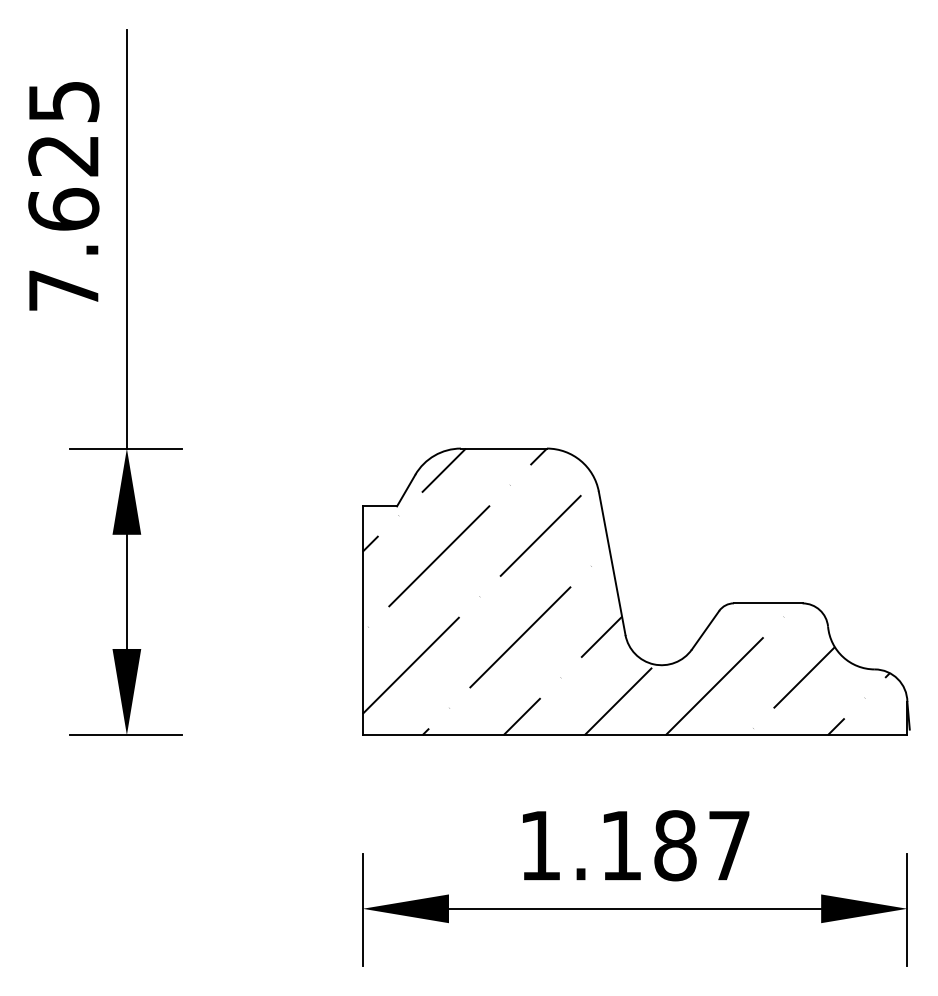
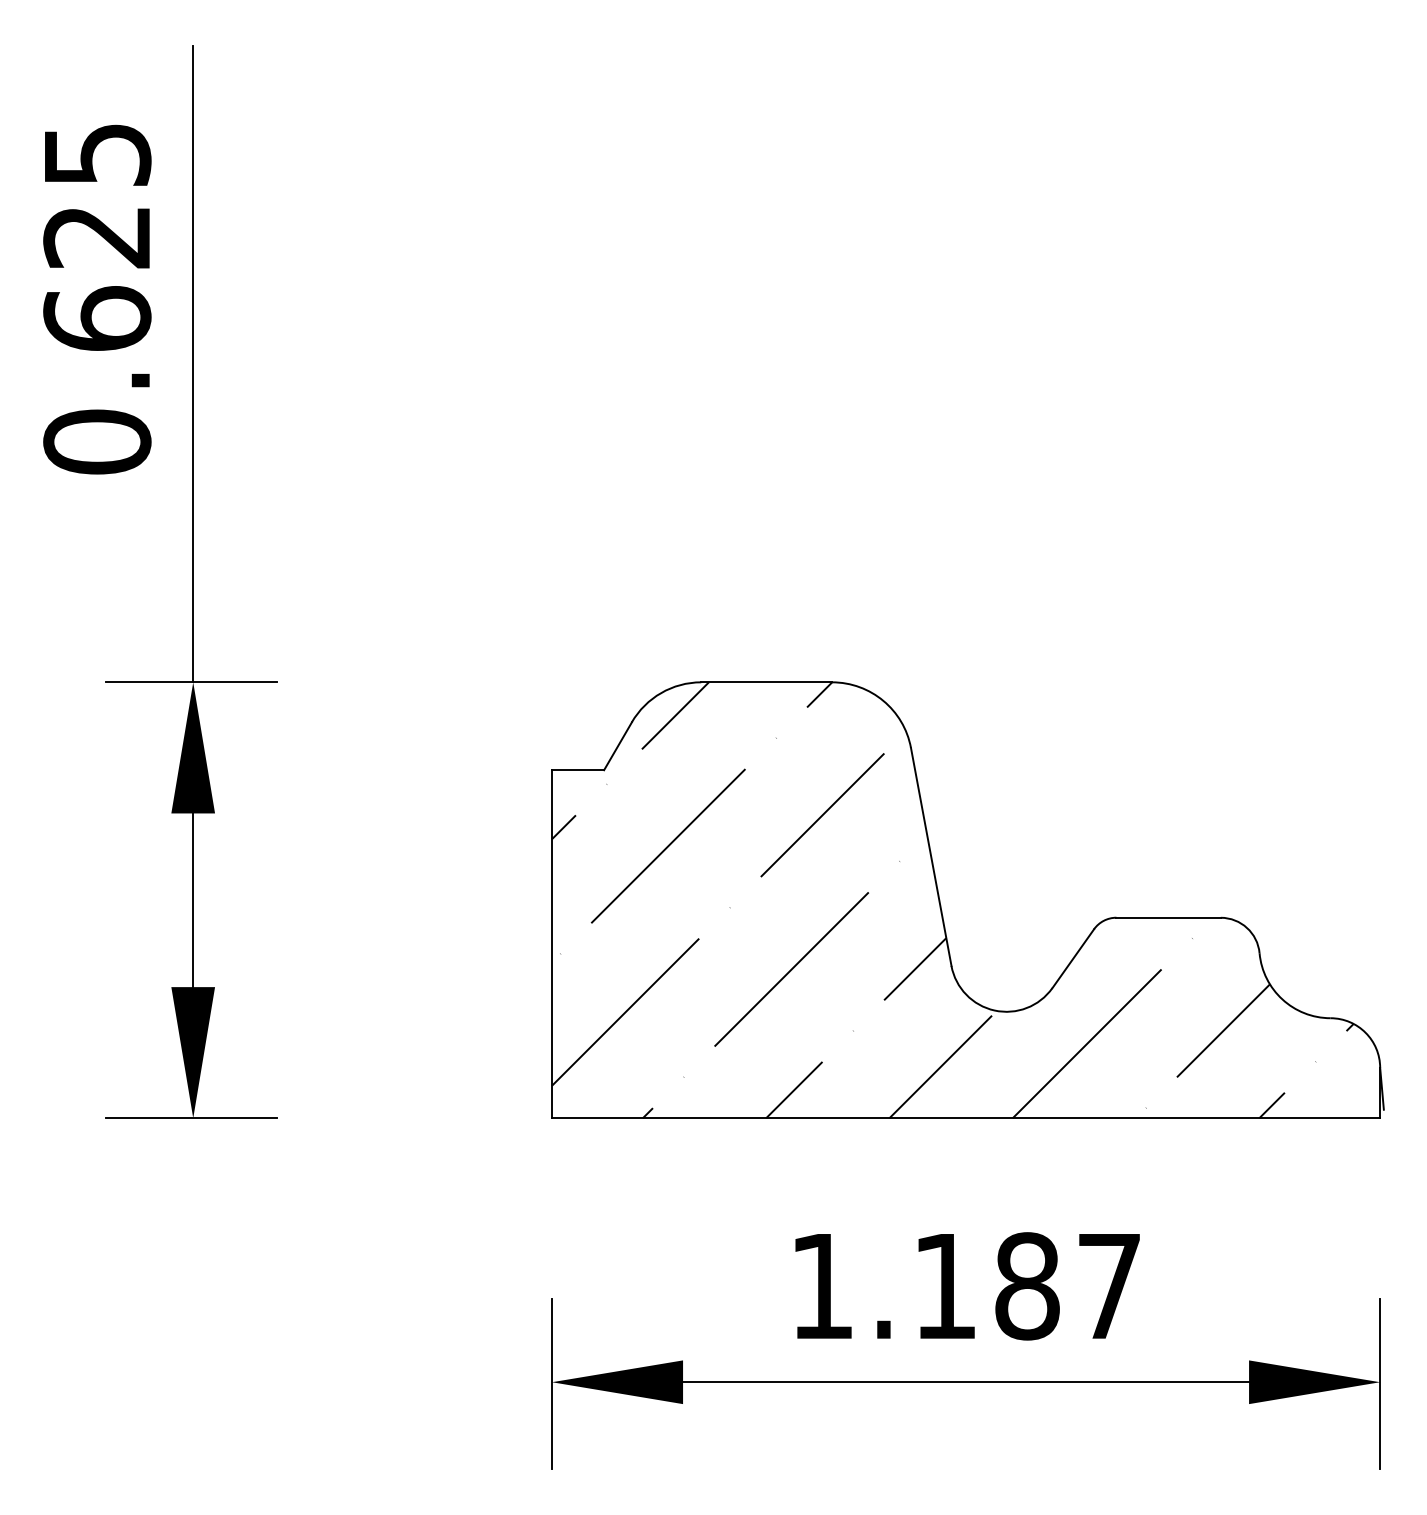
text: (63, 290) -> (96, 441), 7.625 -> 0.625

